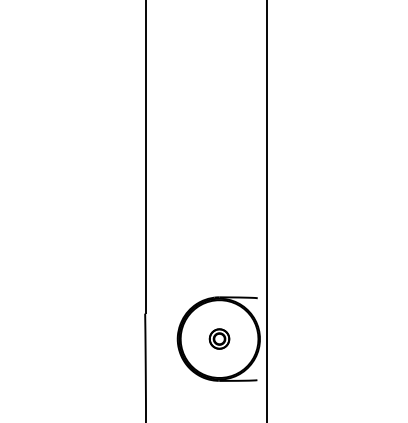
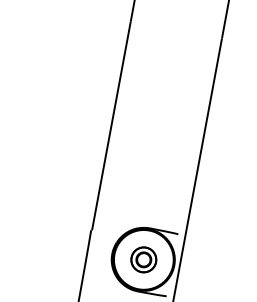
part: (219, 338) -> (143, 259), size x1.67

